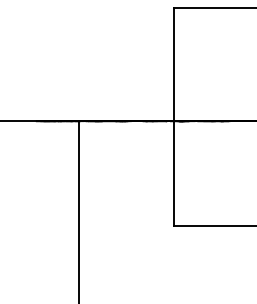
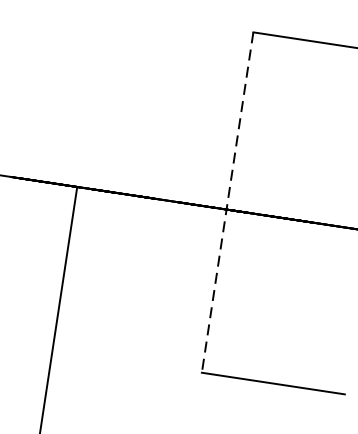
line: (174, 116) -> (227, 202), solid -> dashed

